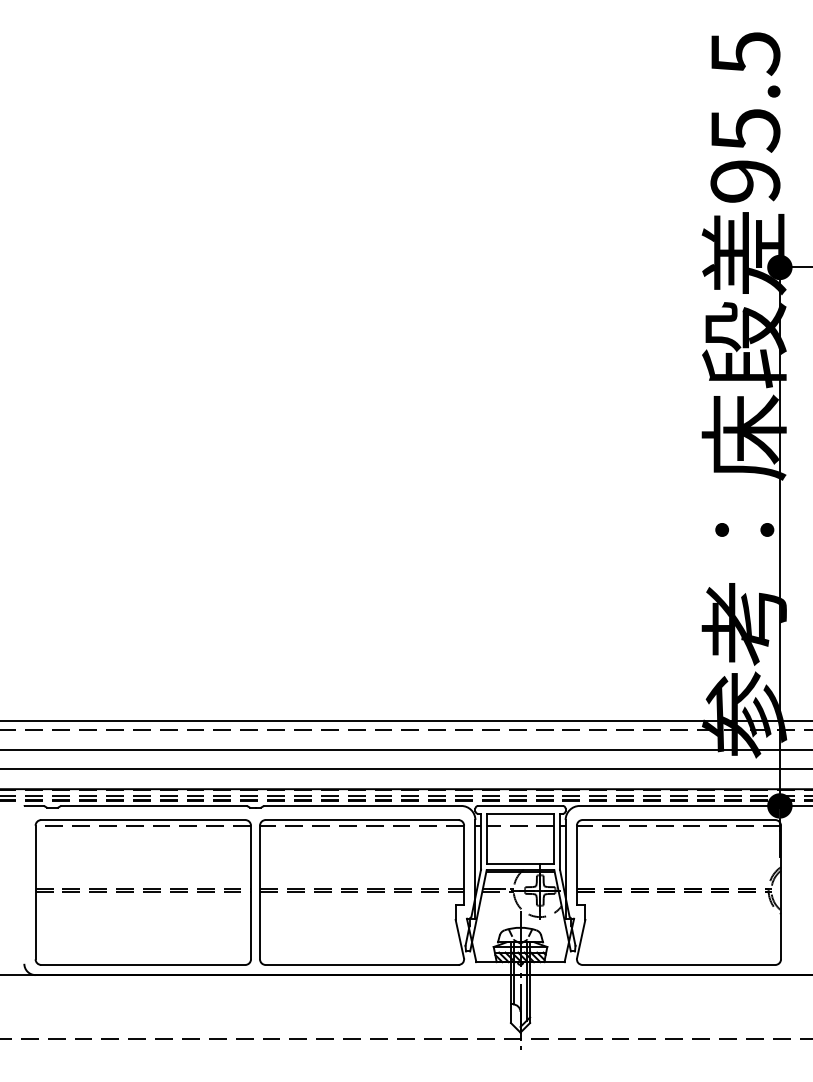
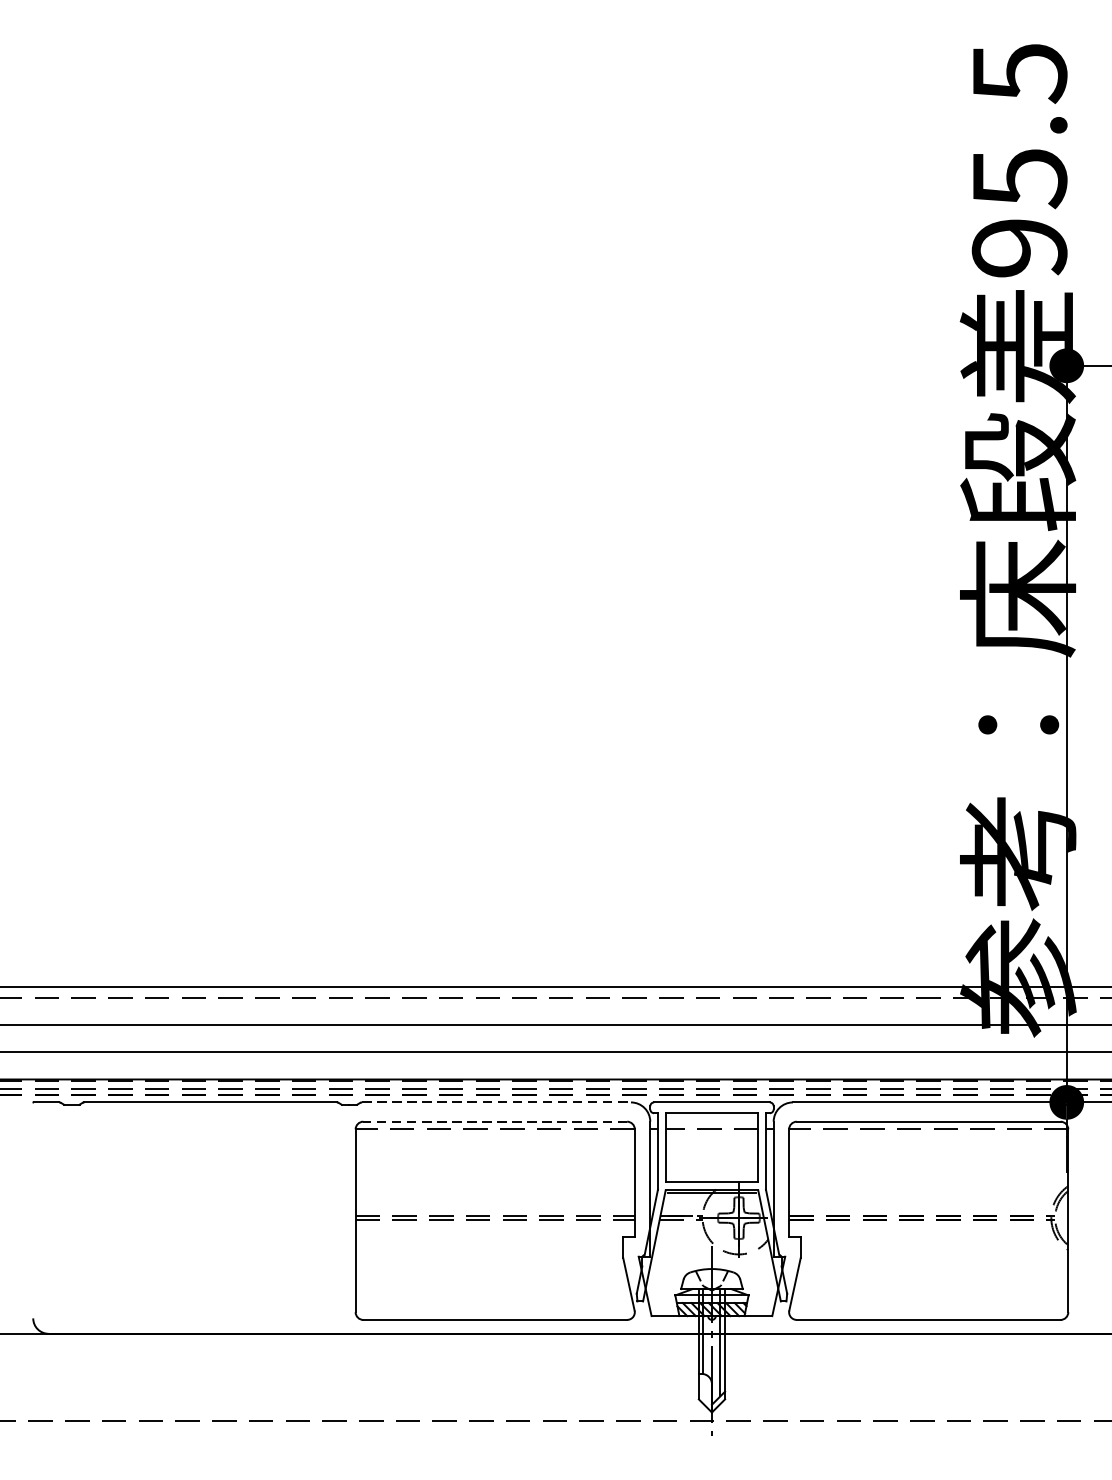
line: (363, 805) -> (497, 1101), solid -> dashed
line: (361, 820) -> (494, 1122), solid -> dashed
part: (142, 892) -> (194, 1220), removed

